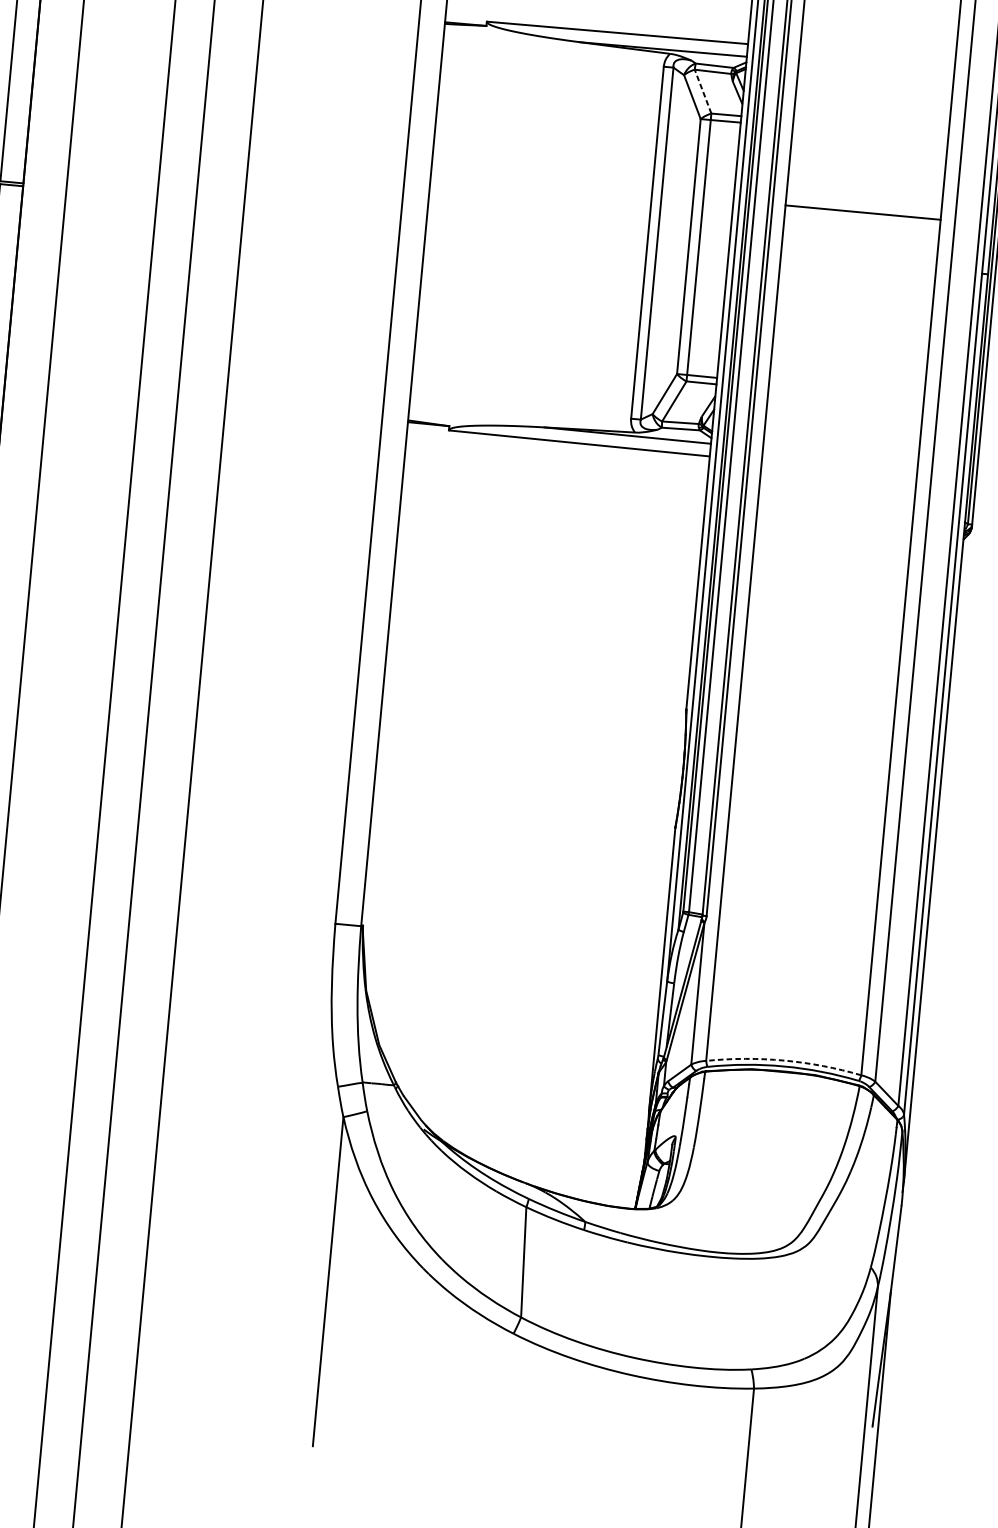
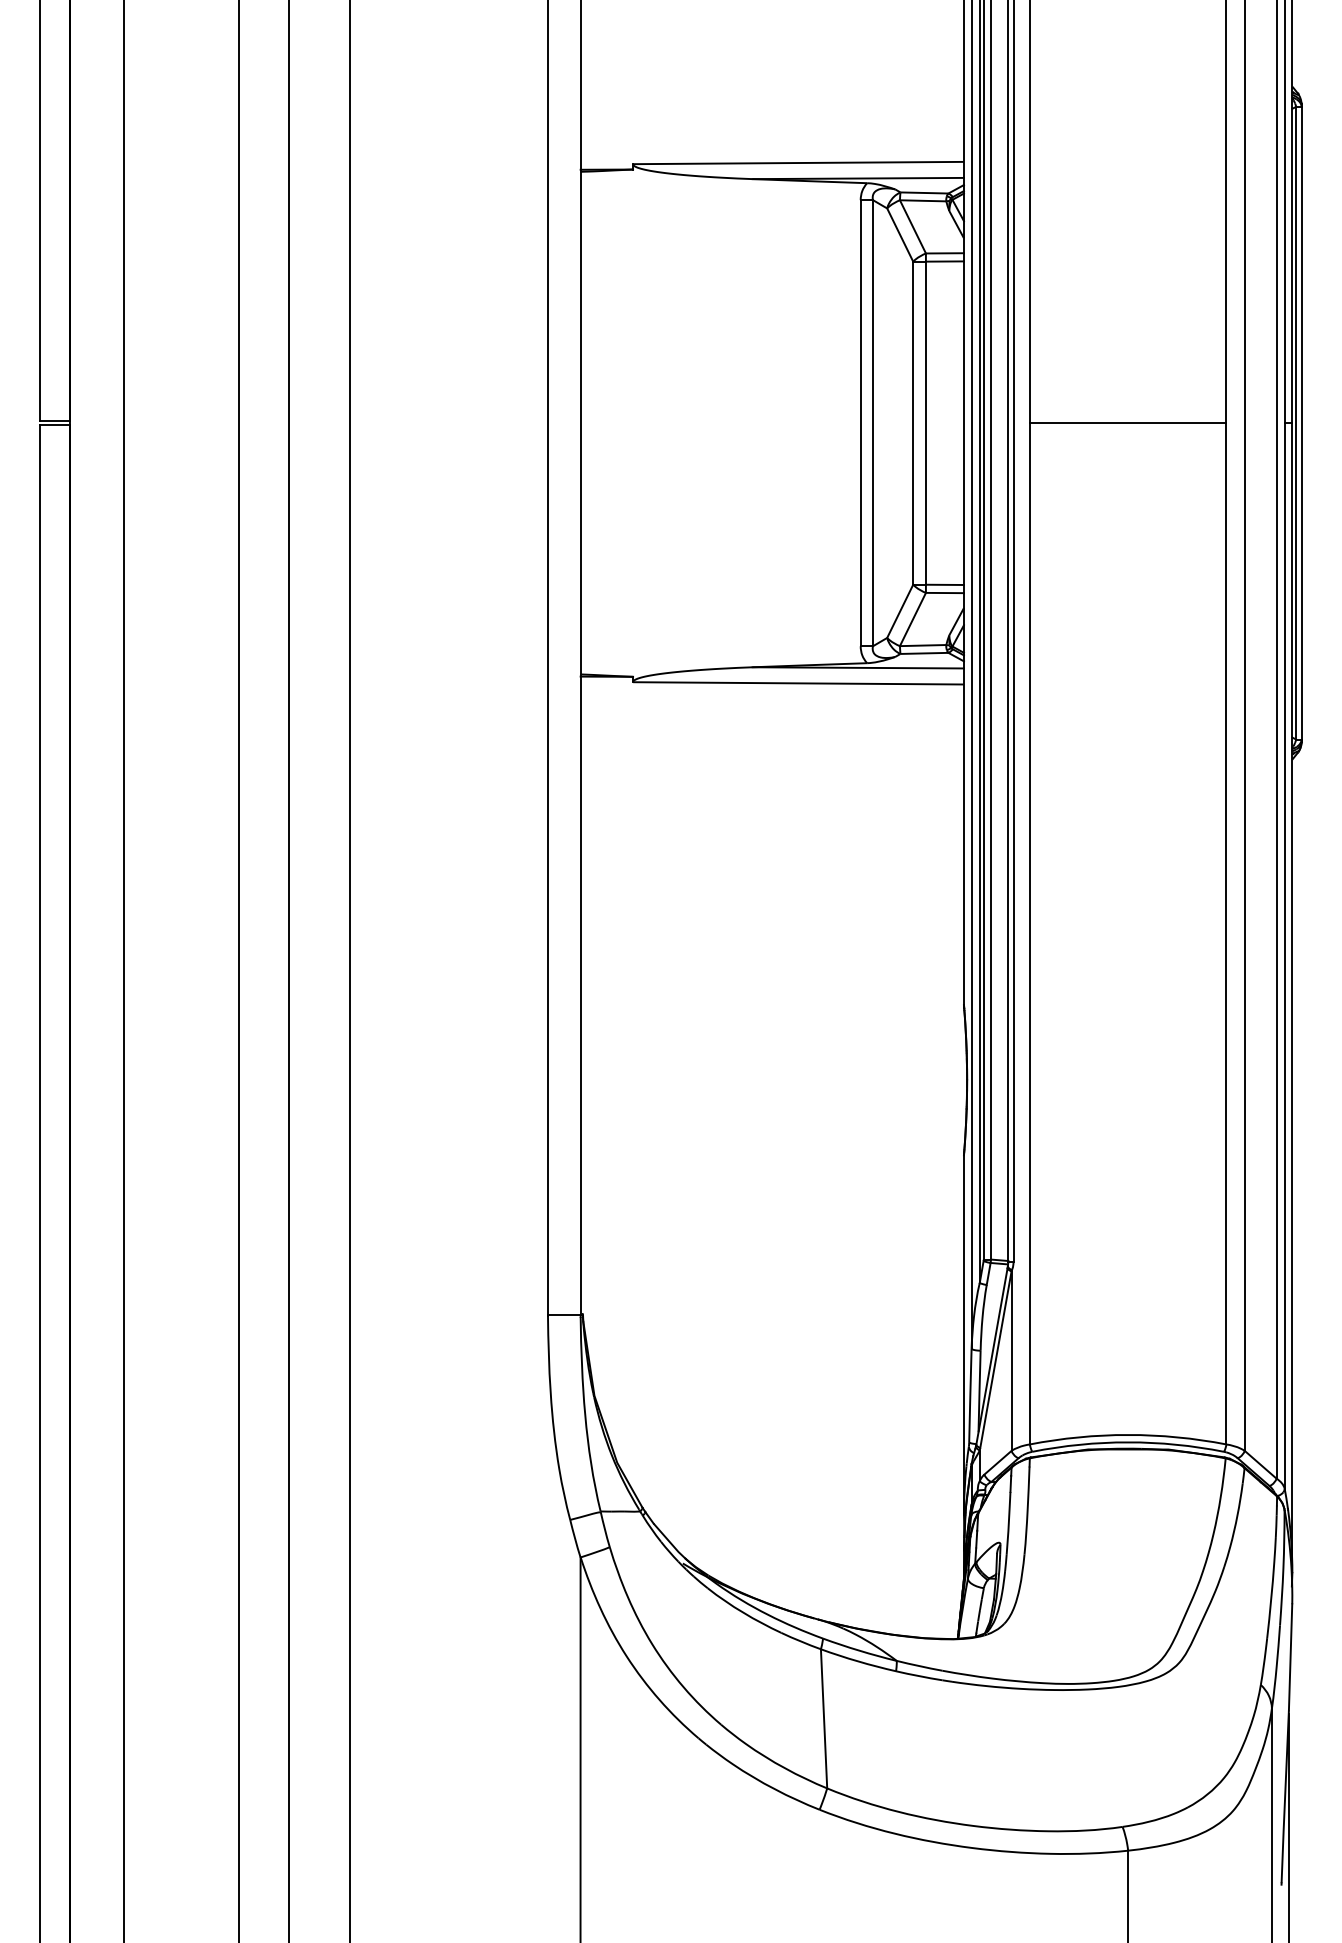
line: (702, 91) -> (912, 226), dashed -> solid
line: (862, 212) -> (1127, 423), moved
arc: (784, 1060) -> (1128, 1434), dashed -> solid

